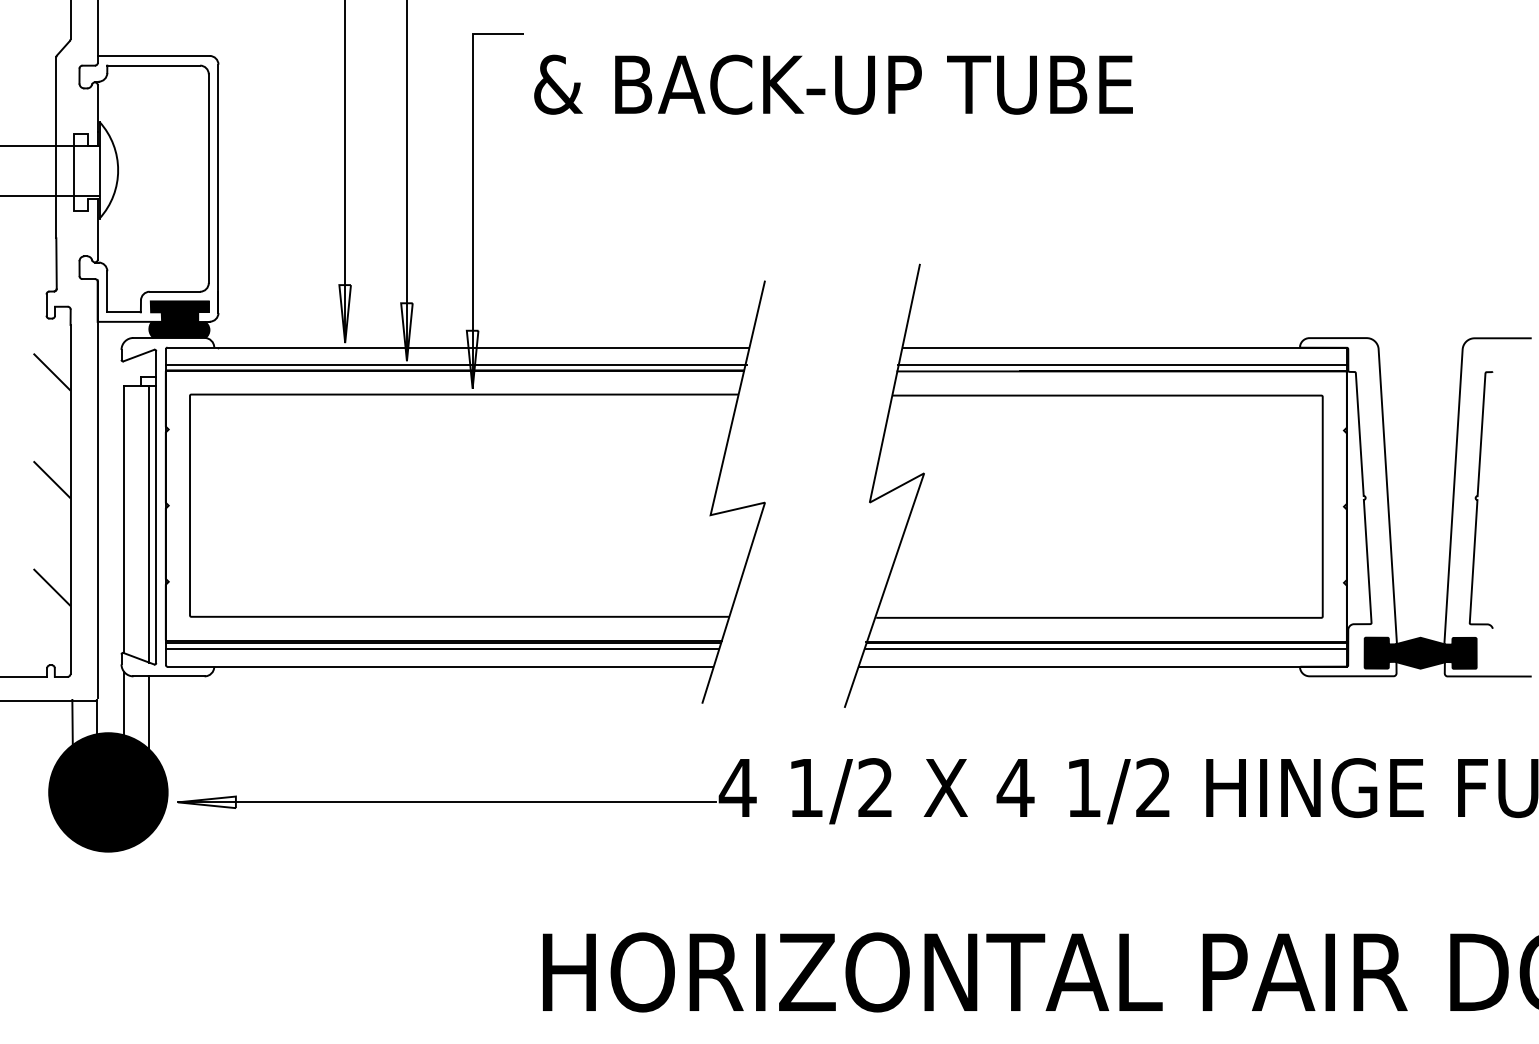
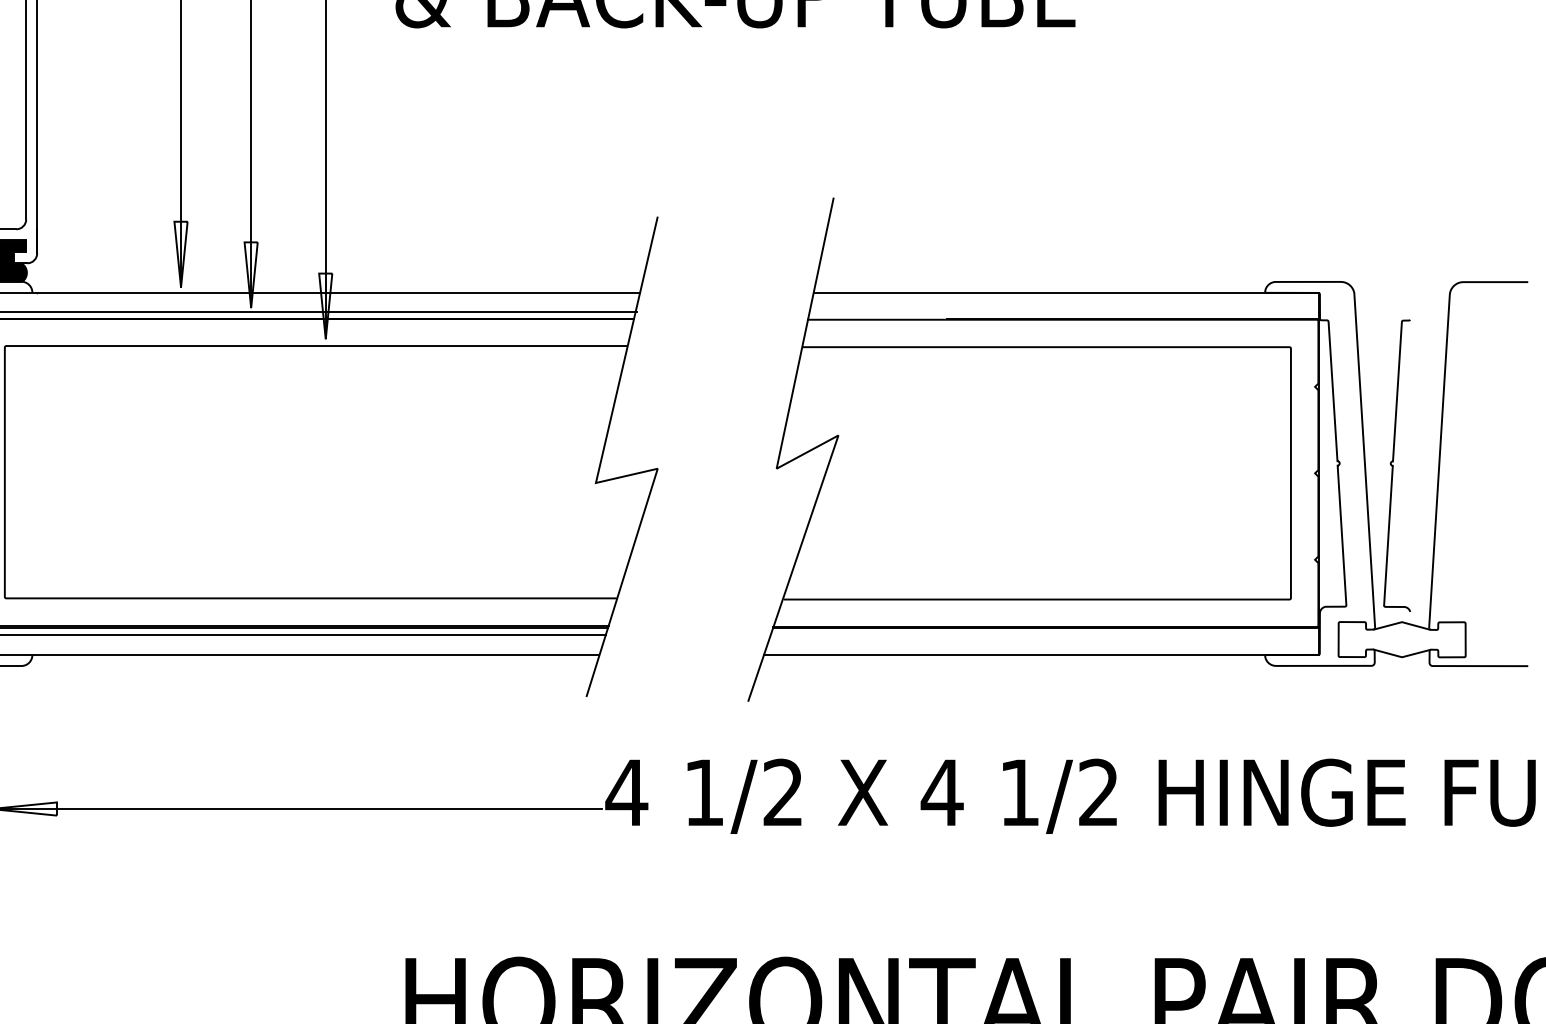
line: (1122, 365) -> (1063, 313), removed
curve: (1478, 499) -> (1394, 465), moved
line: (1105, 649) -> (1044, 635), removed
fill: (1420, 652) -> (1401, 638), removed

